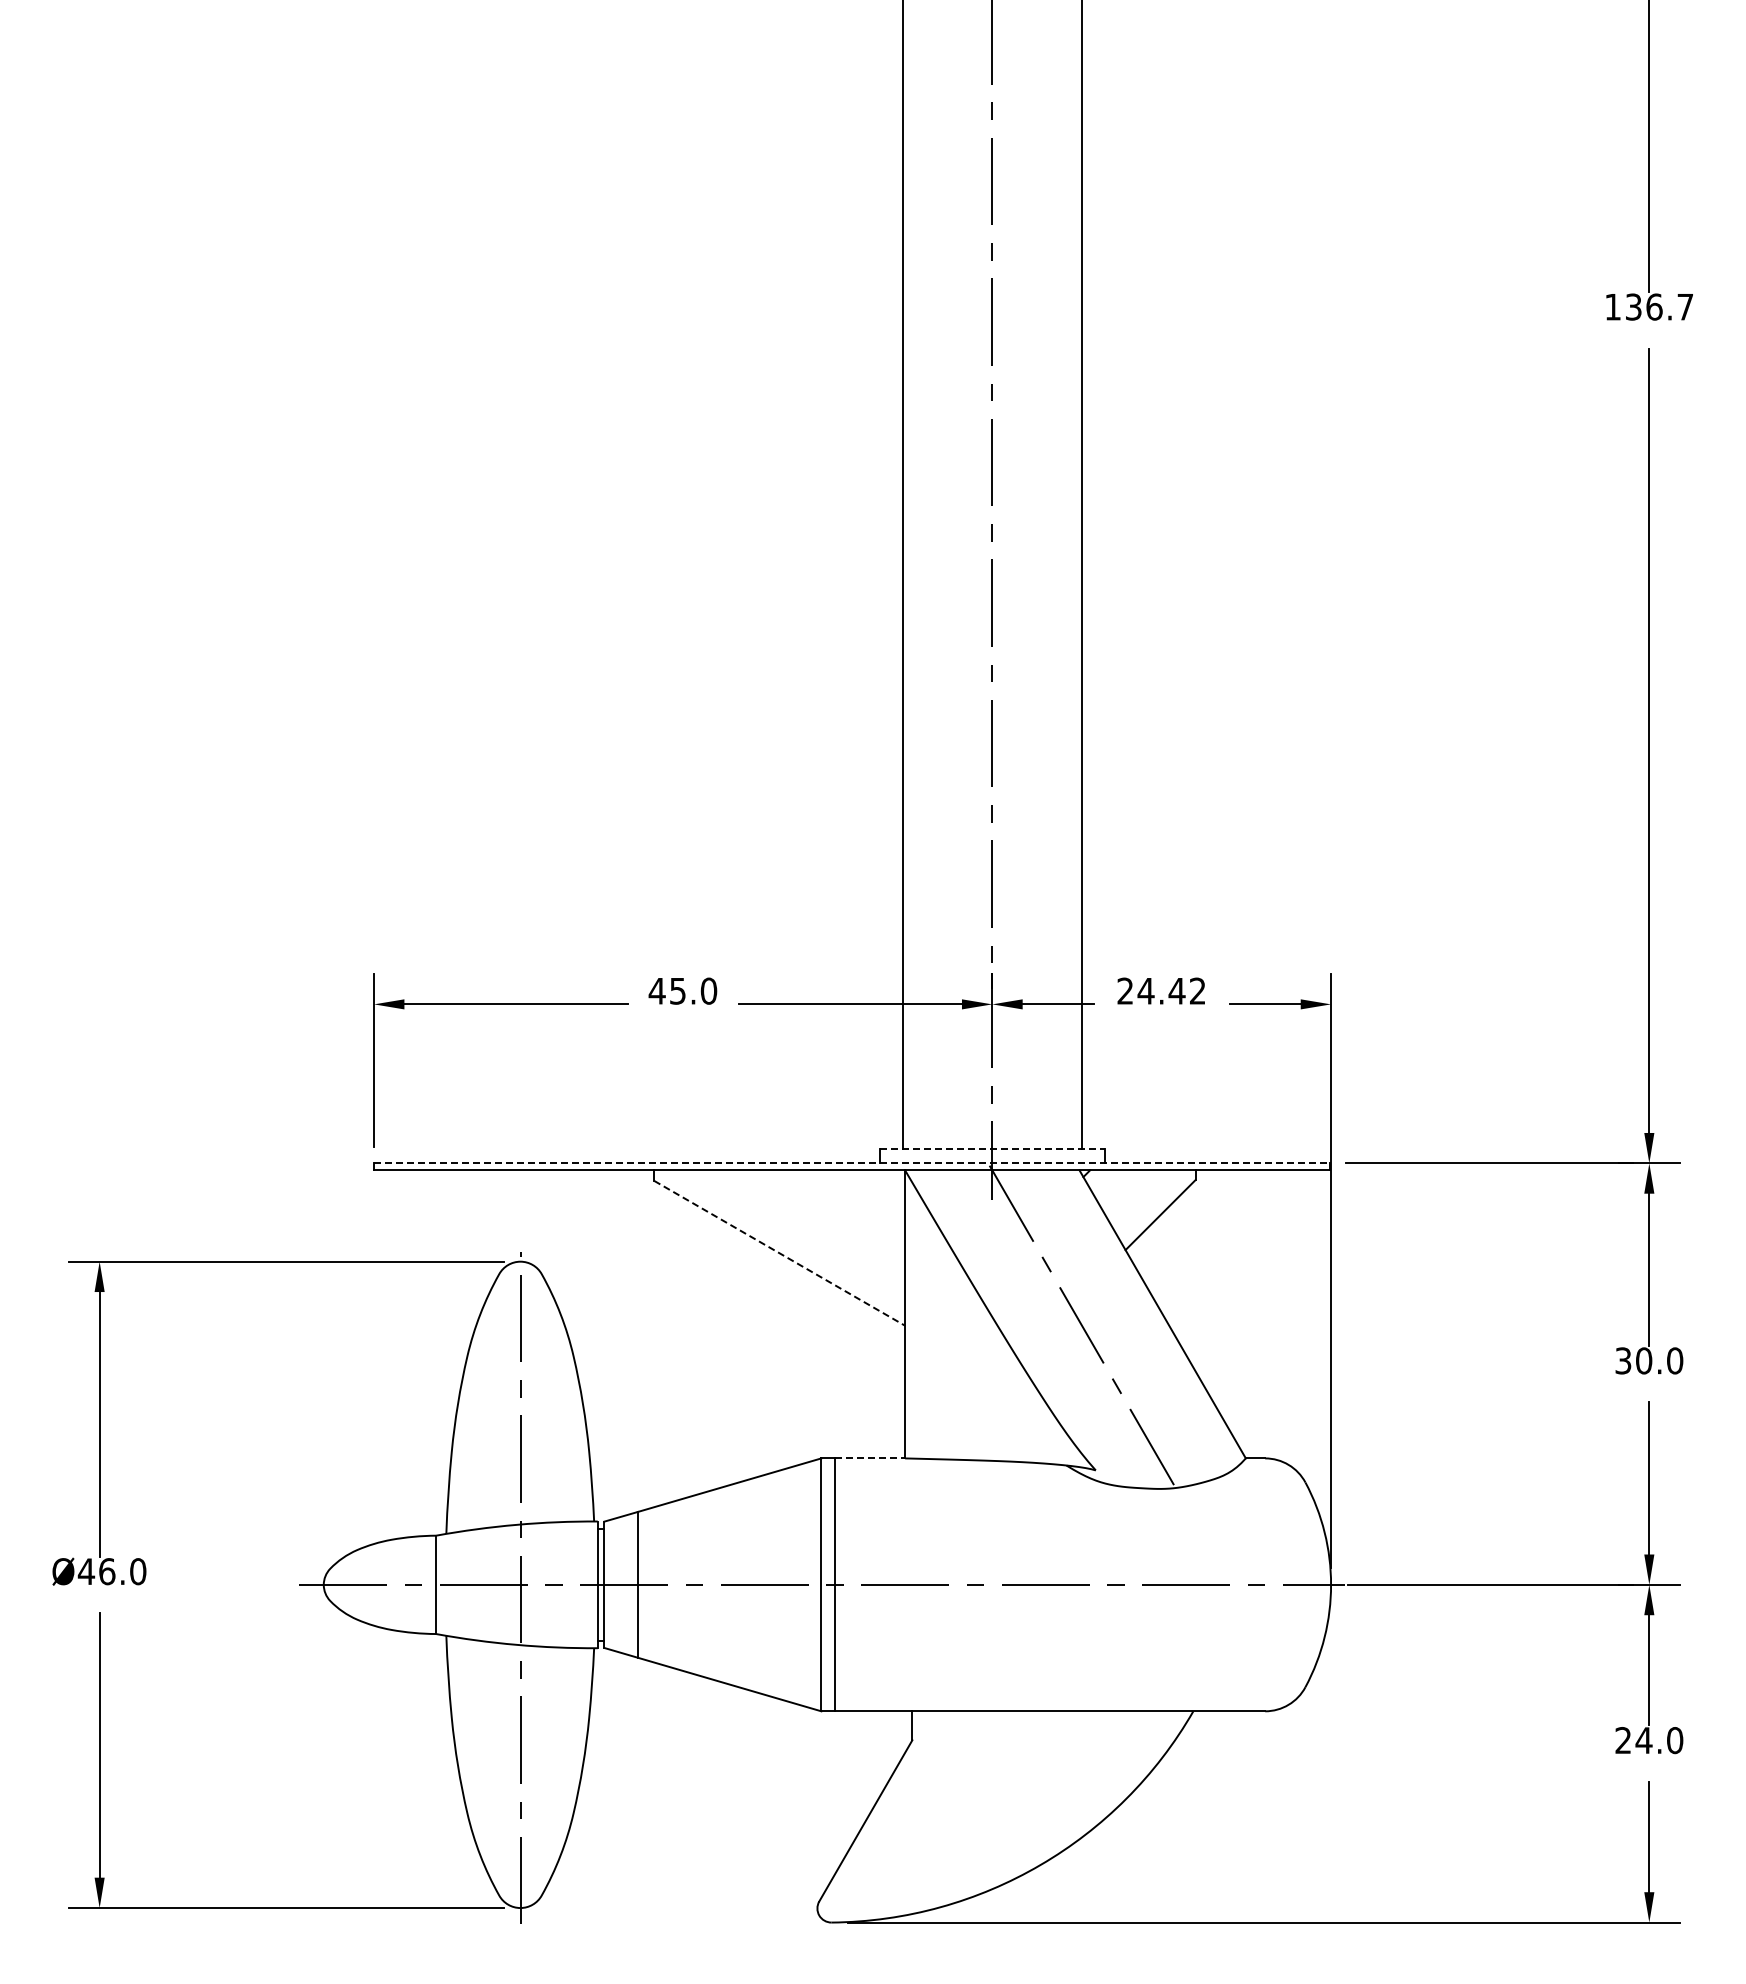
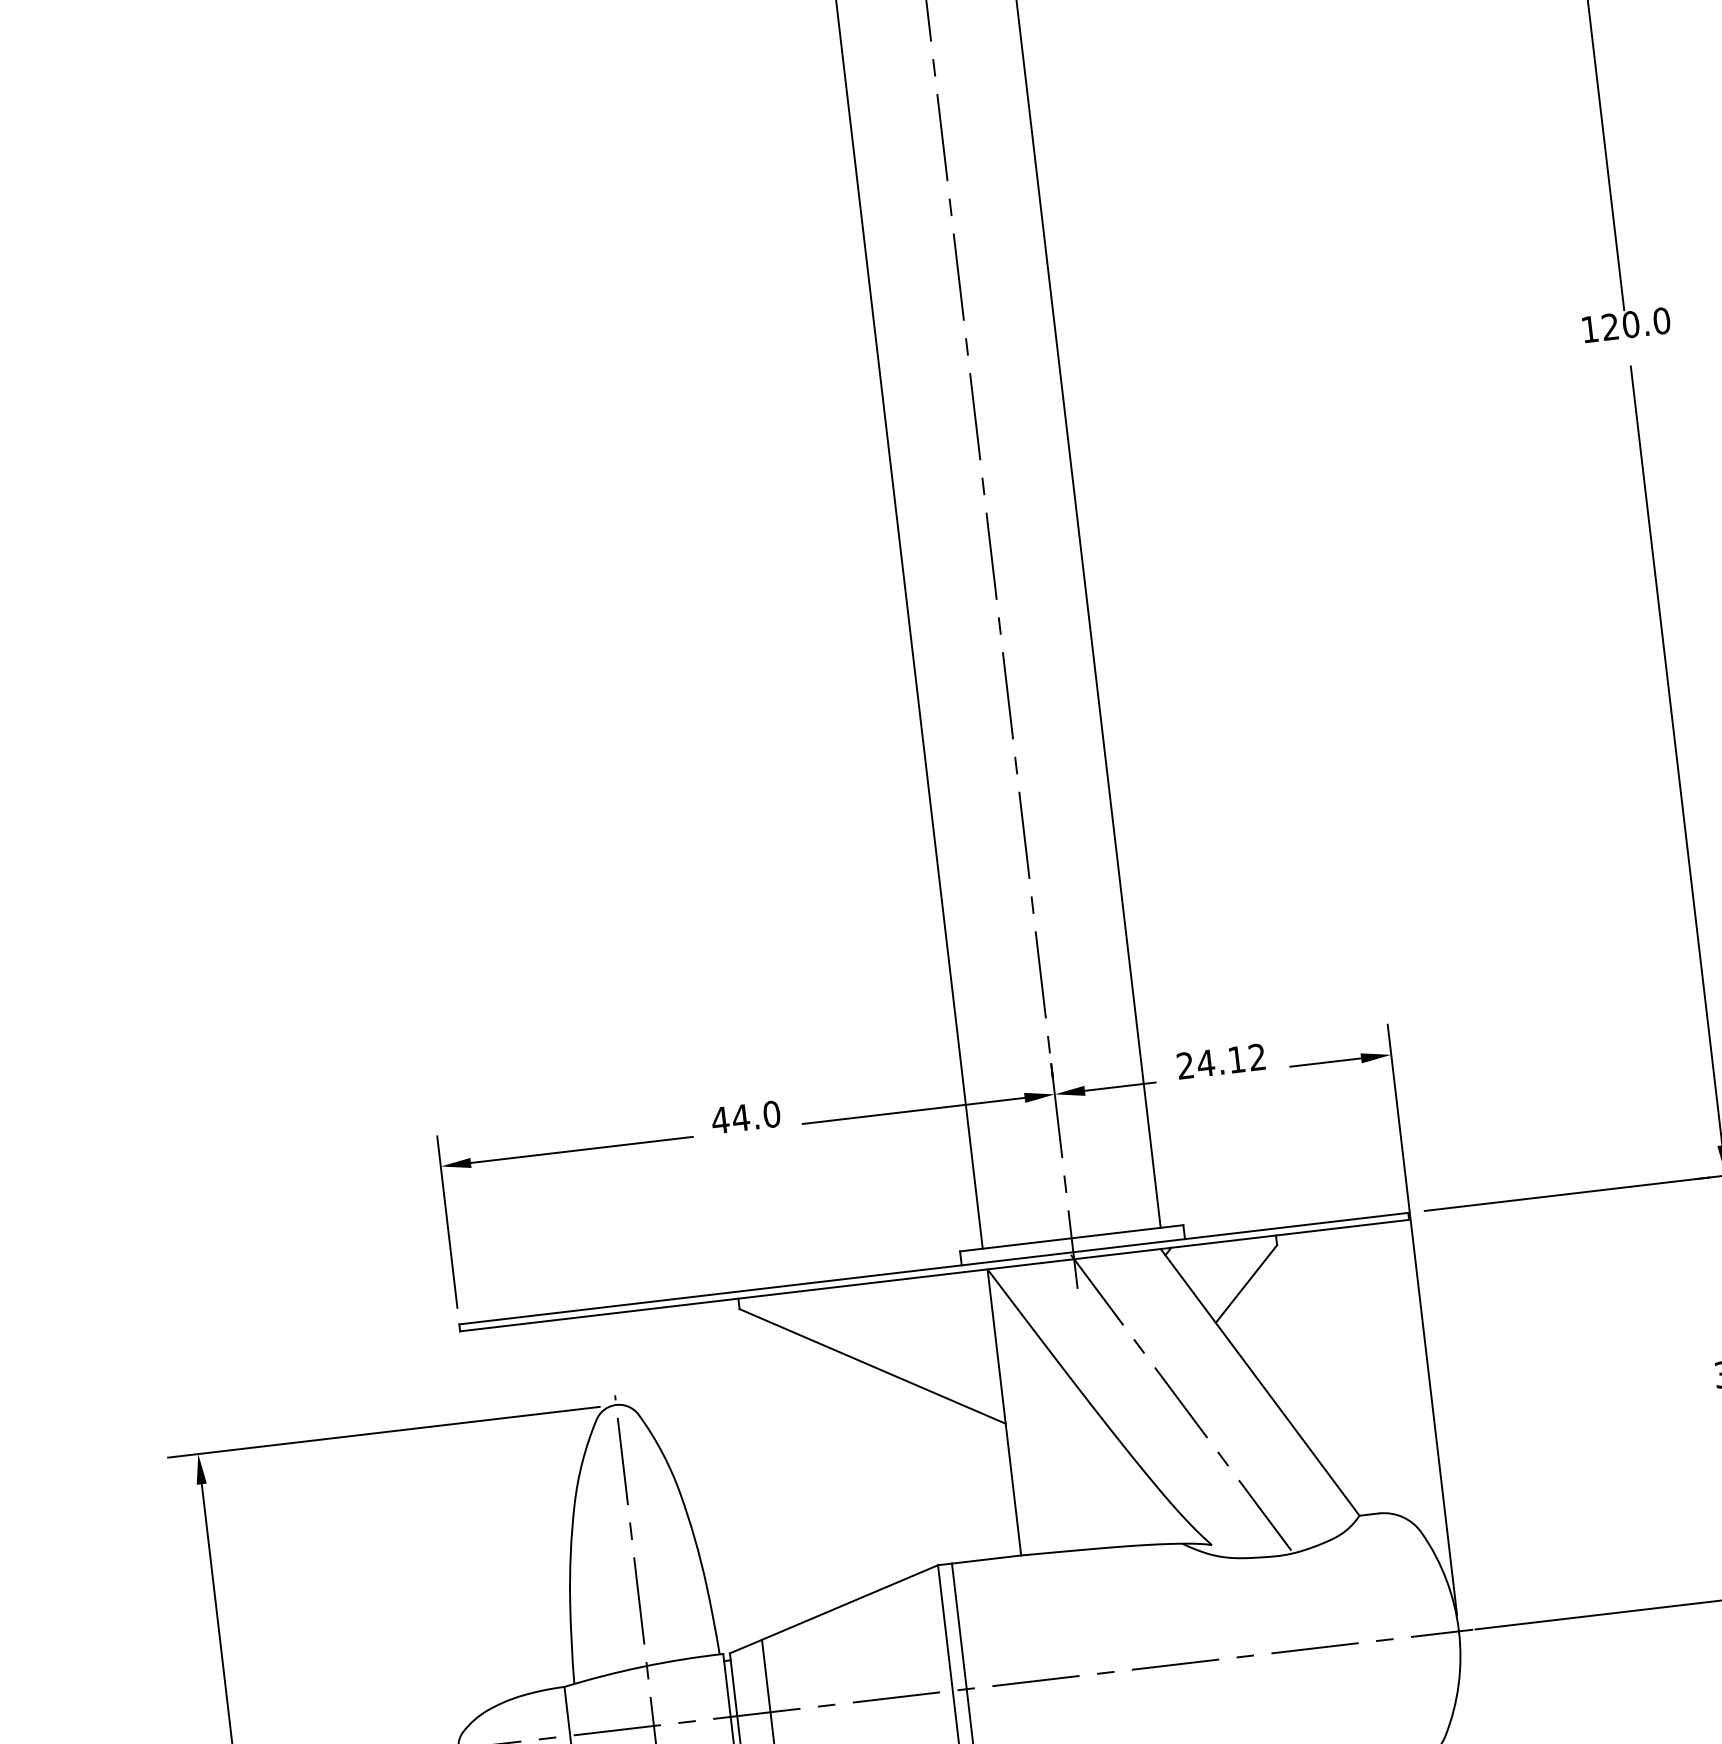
text: (1659, 306) -> (1636, 323), 136.7 -> 120.0
text: (677, 991) -> (740, 1118), 45.0 -> 44.0
text: (1176, 991) -> (1236, 1060), 24.42 -> 24.12
line: (992, 1149) -> (1071, 1238), dashed -> solid
line: (851, 1163) -> (933, 1268), dashed -> solid
line: (779, 1253) -> (872, 1366), dashed -> solid
line: (870, 1458) -> (986, 1559), dashed -> solid

